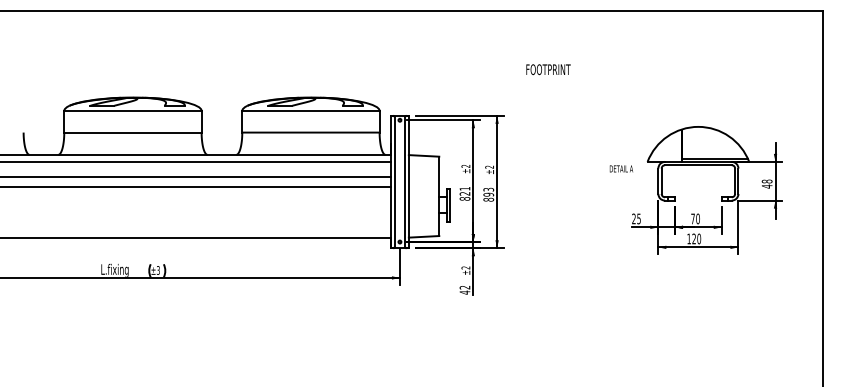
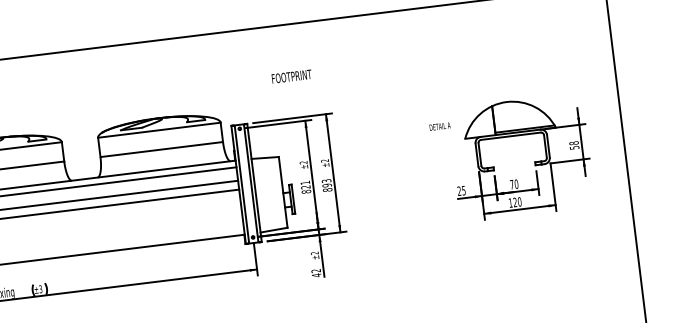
text: (548, 69) -> (291, 76), moved
text: (620, 168) -> (439, 126), moved
text: (766, 186) -> (574, 147), 48 -> 58

